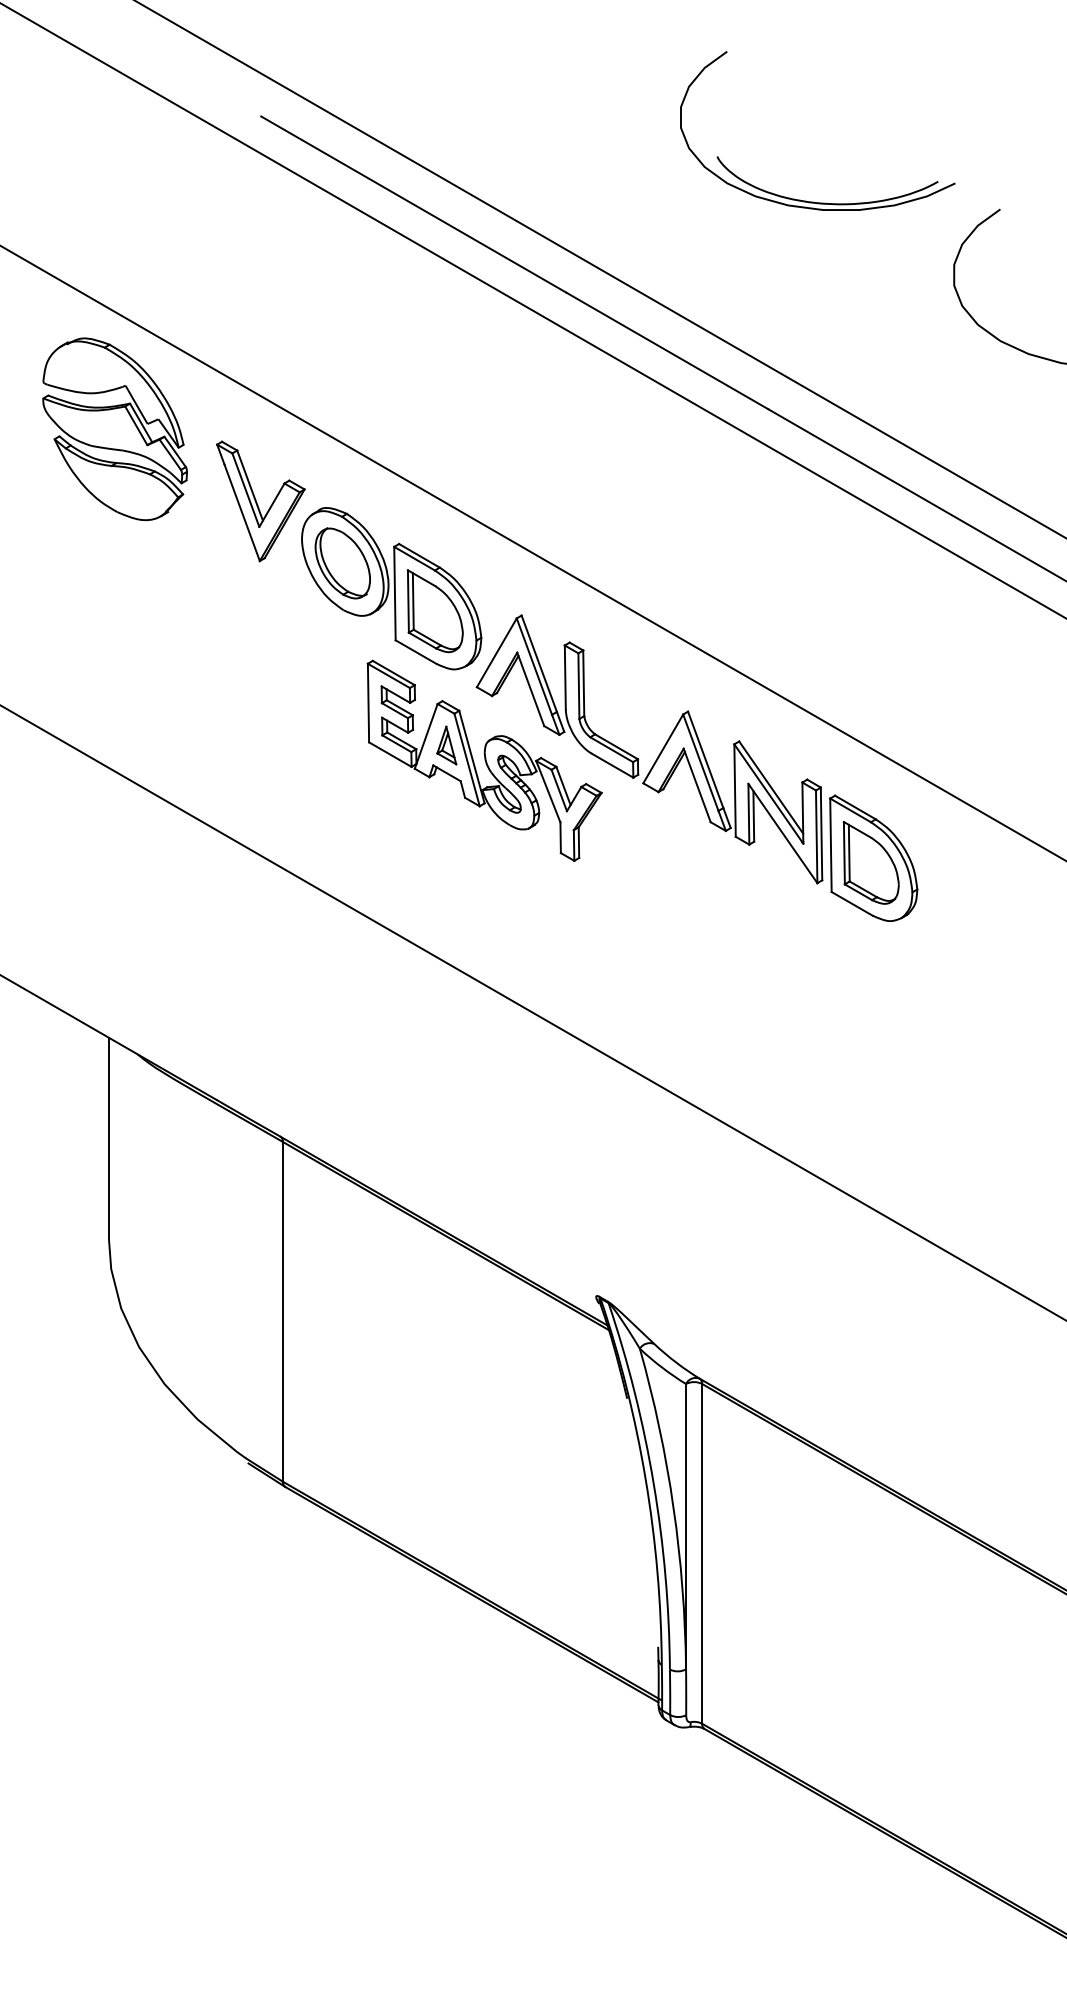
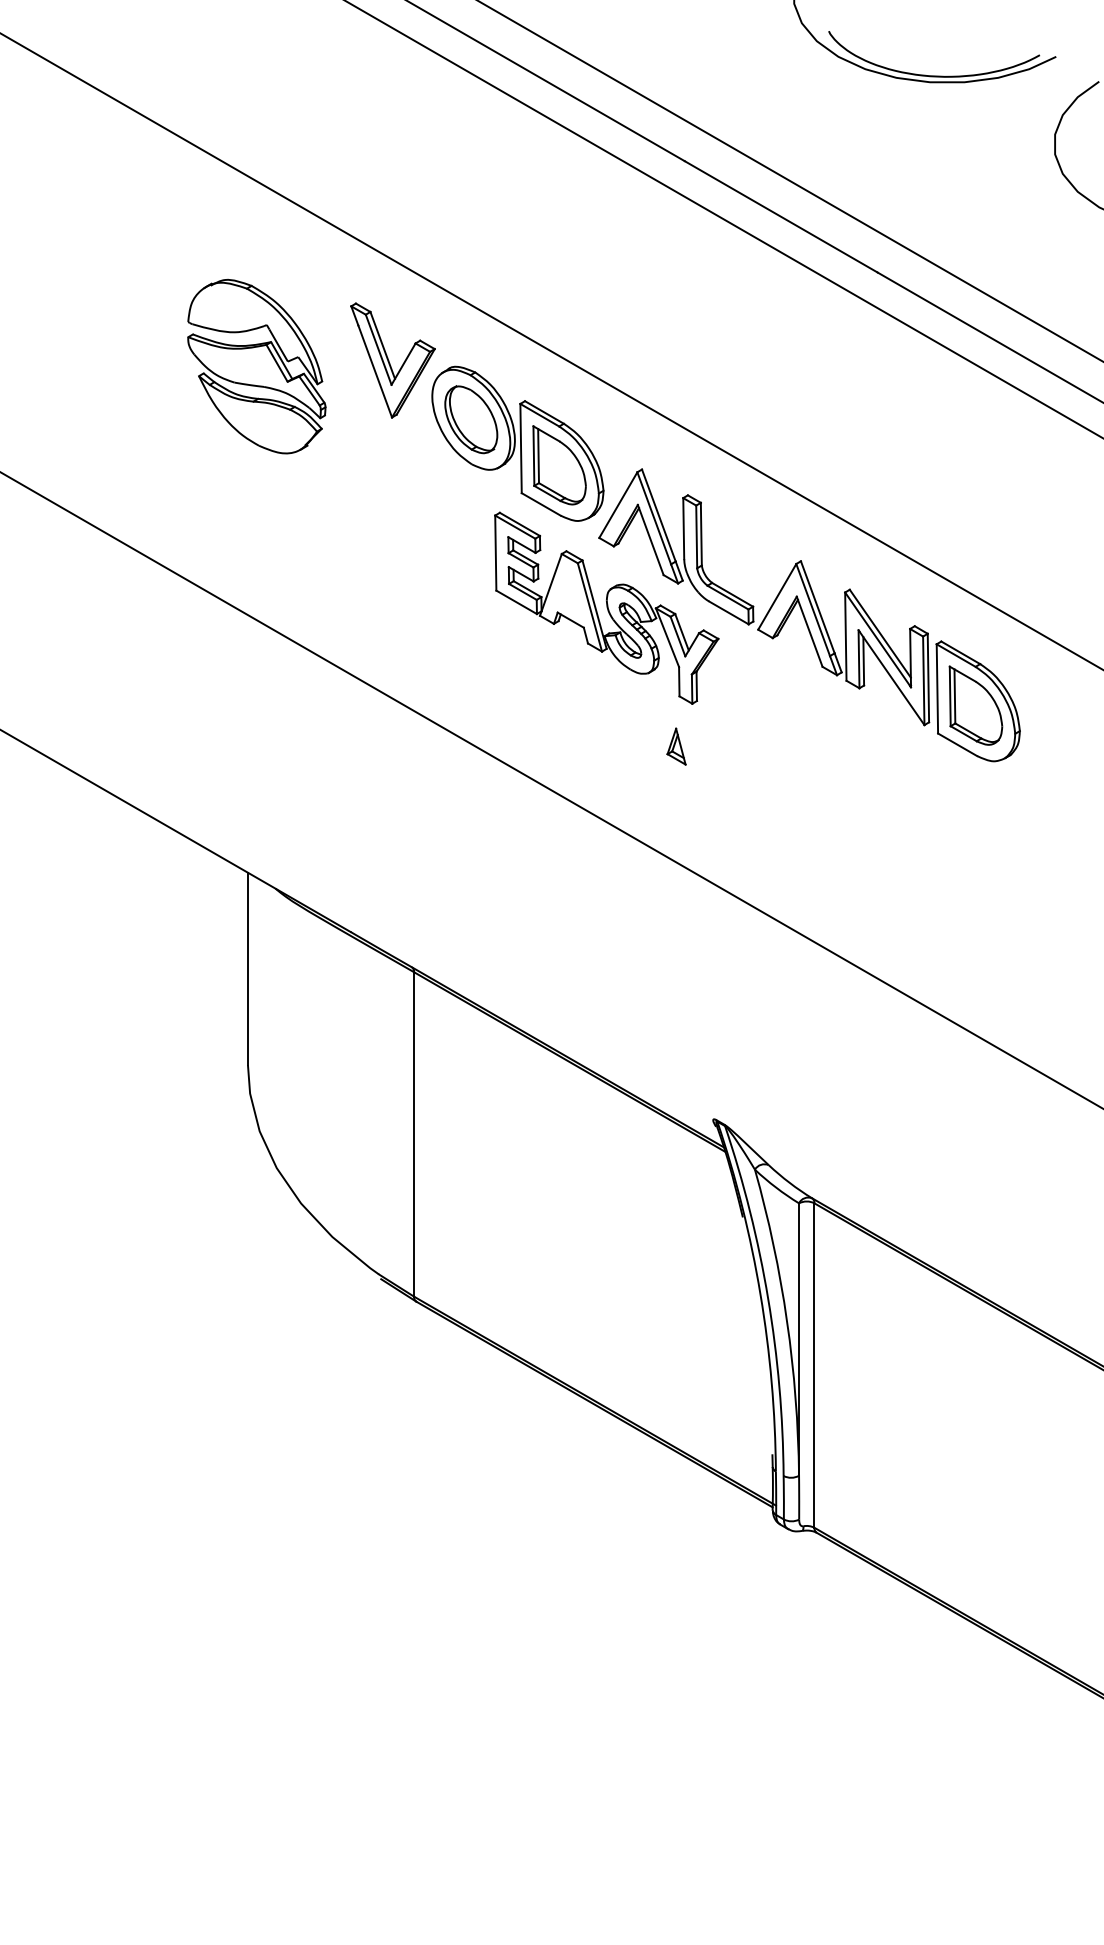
part: (114, 429) -> (256, 366), moved
part: (446, 745) -> (676, 746), moved

